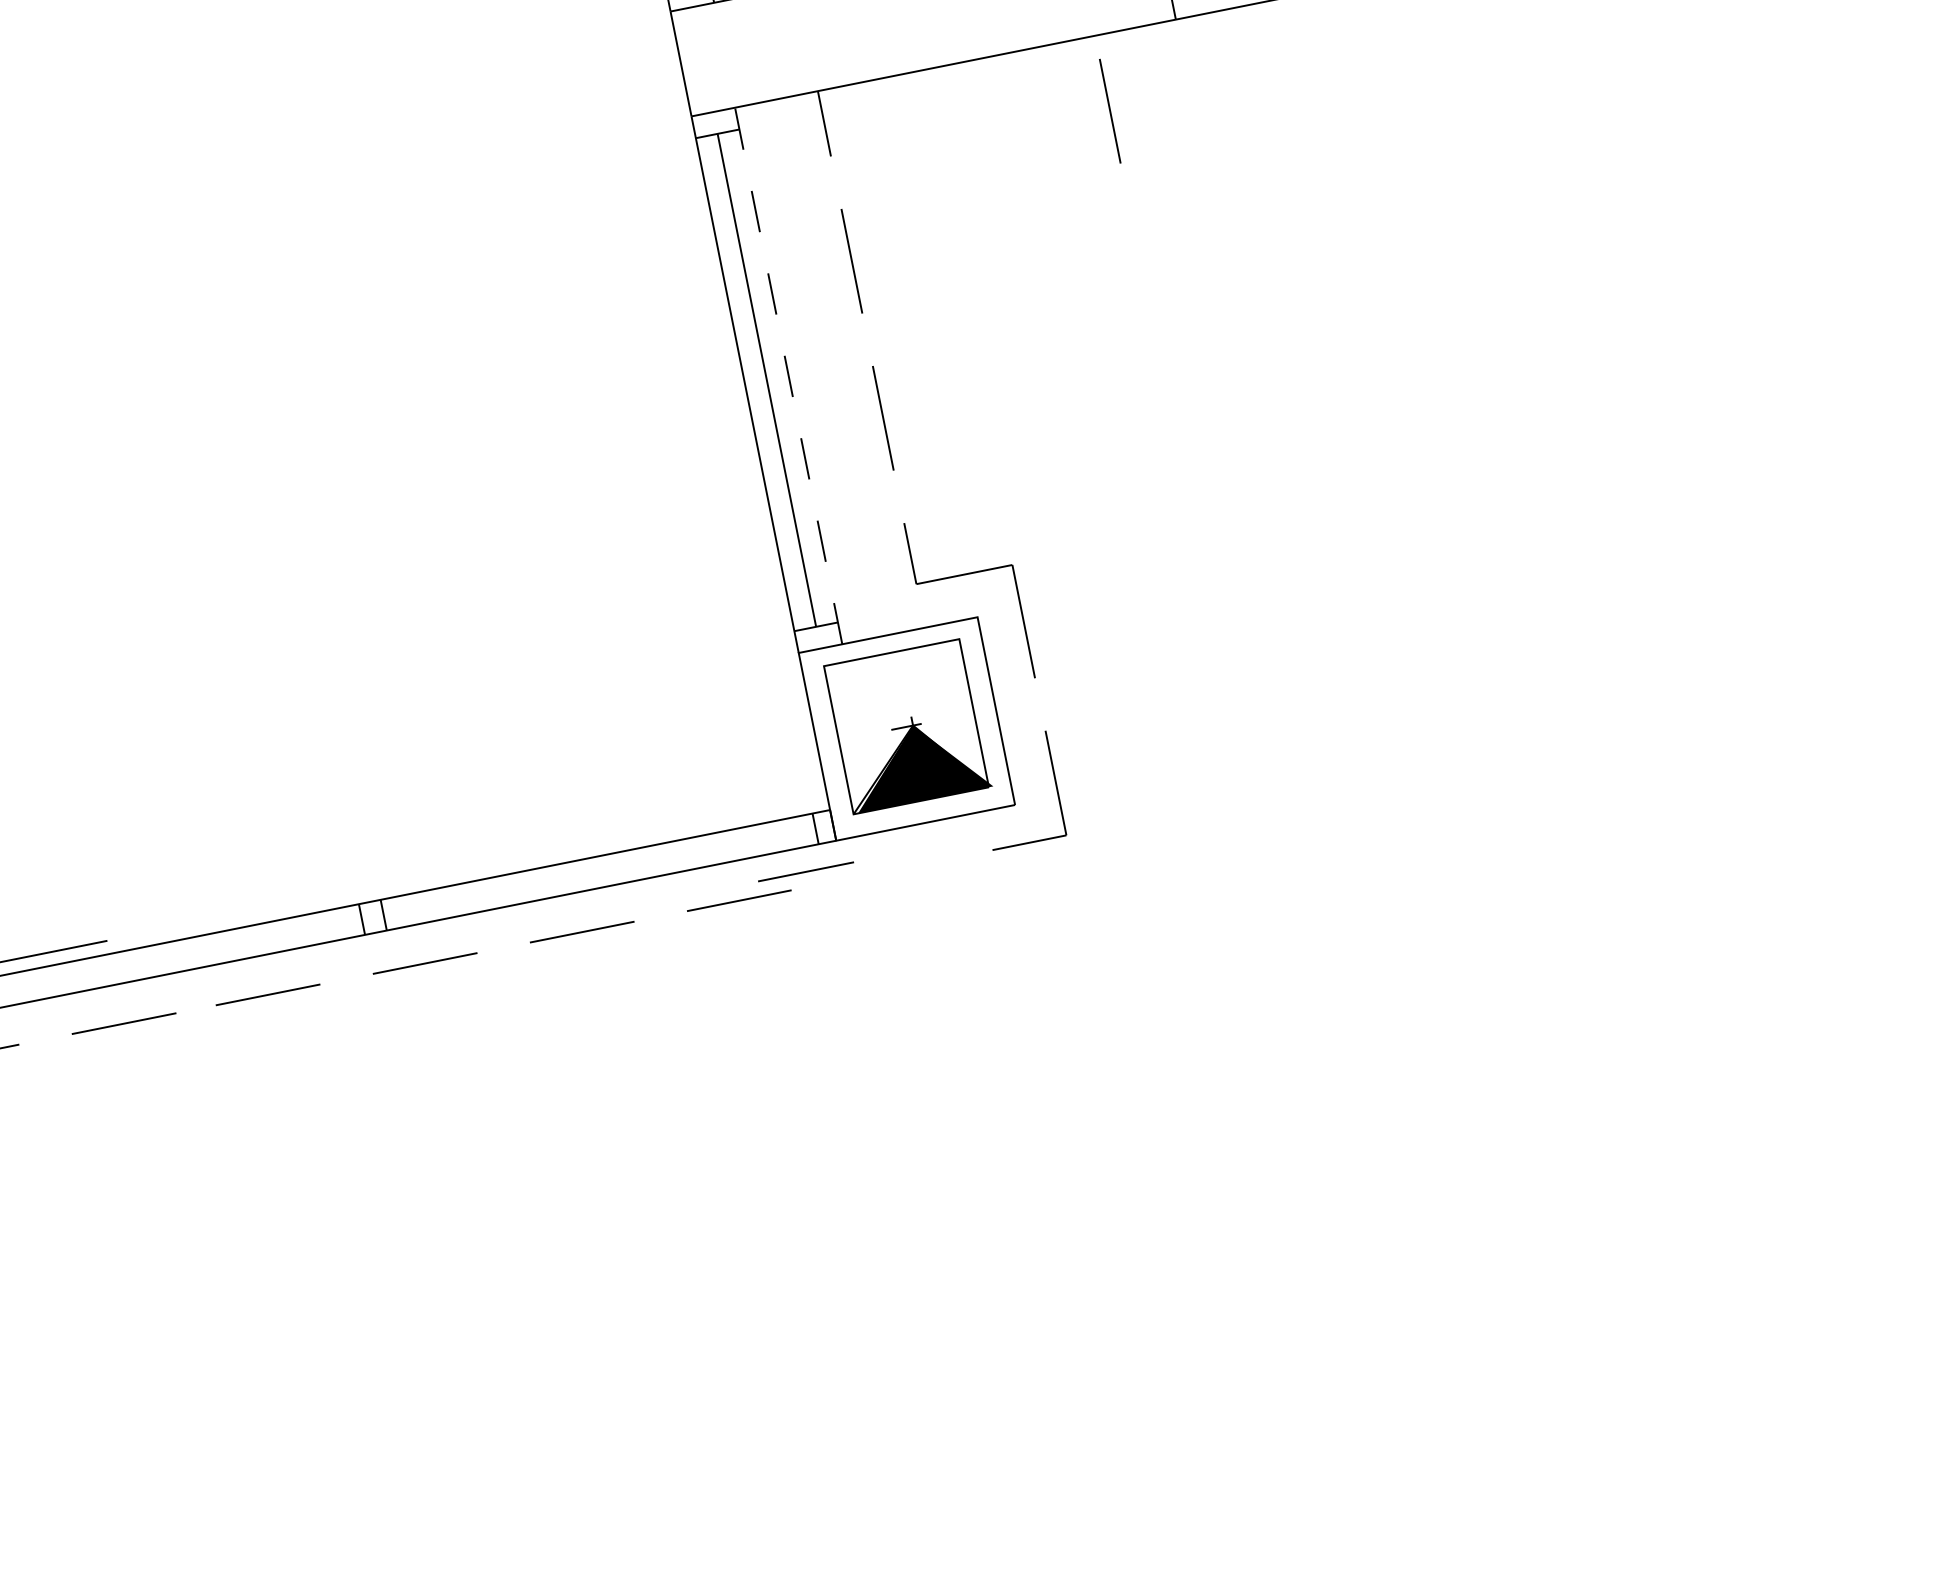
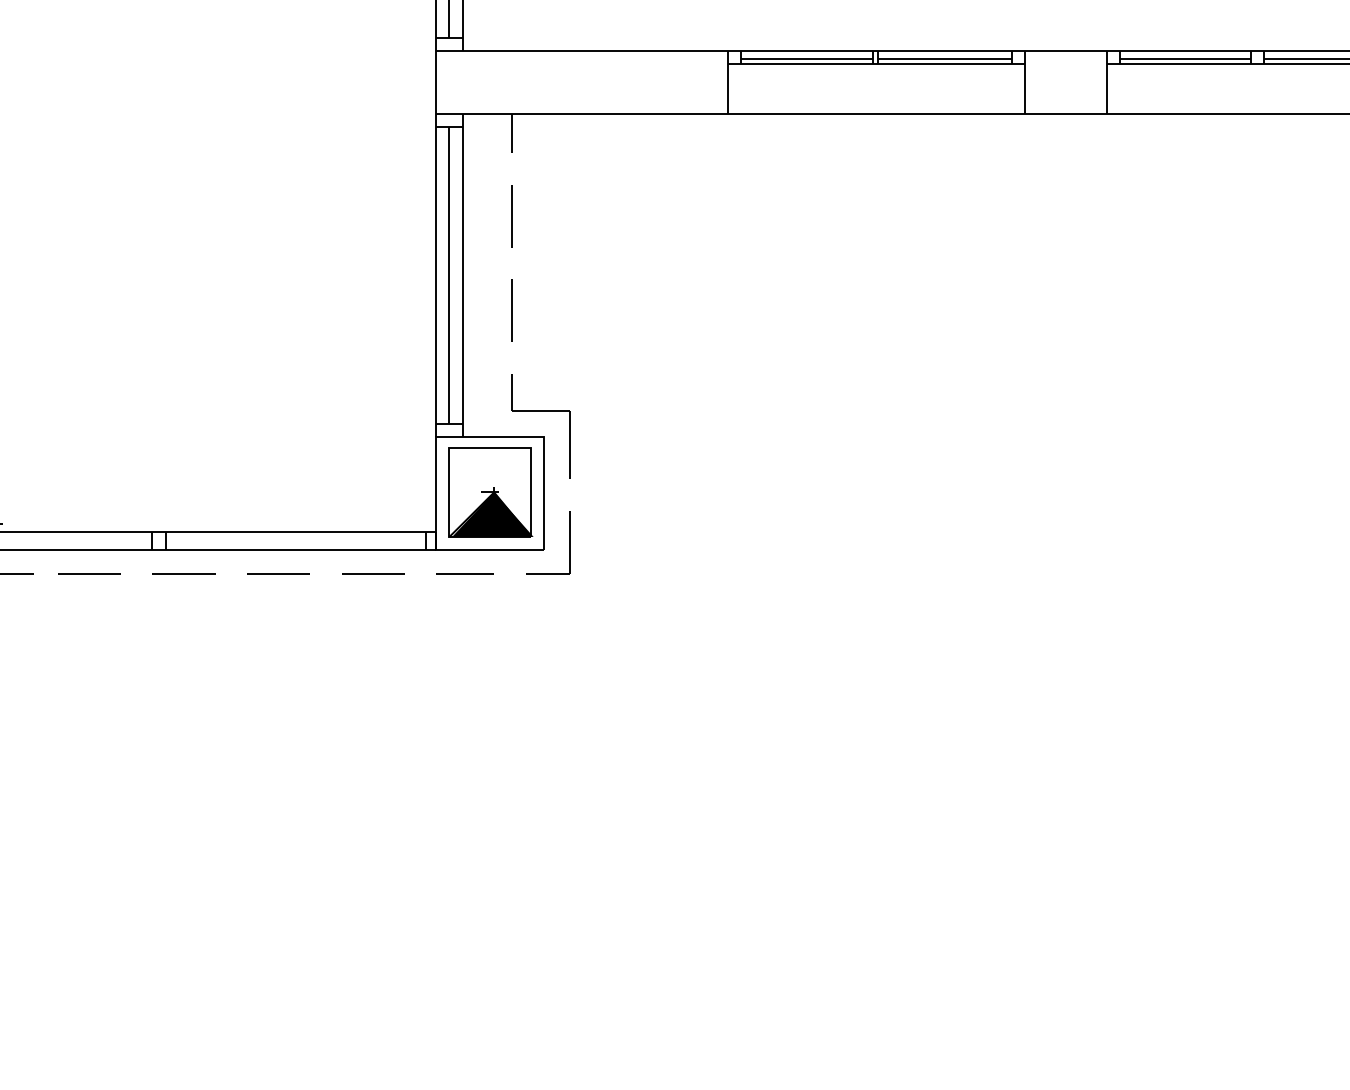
line: (1108, 111) -> (678, 159), removed
line: (788, 376) -> (462, 275), dashed -> solid
line: (804, 871) -> (464, 573), moved

